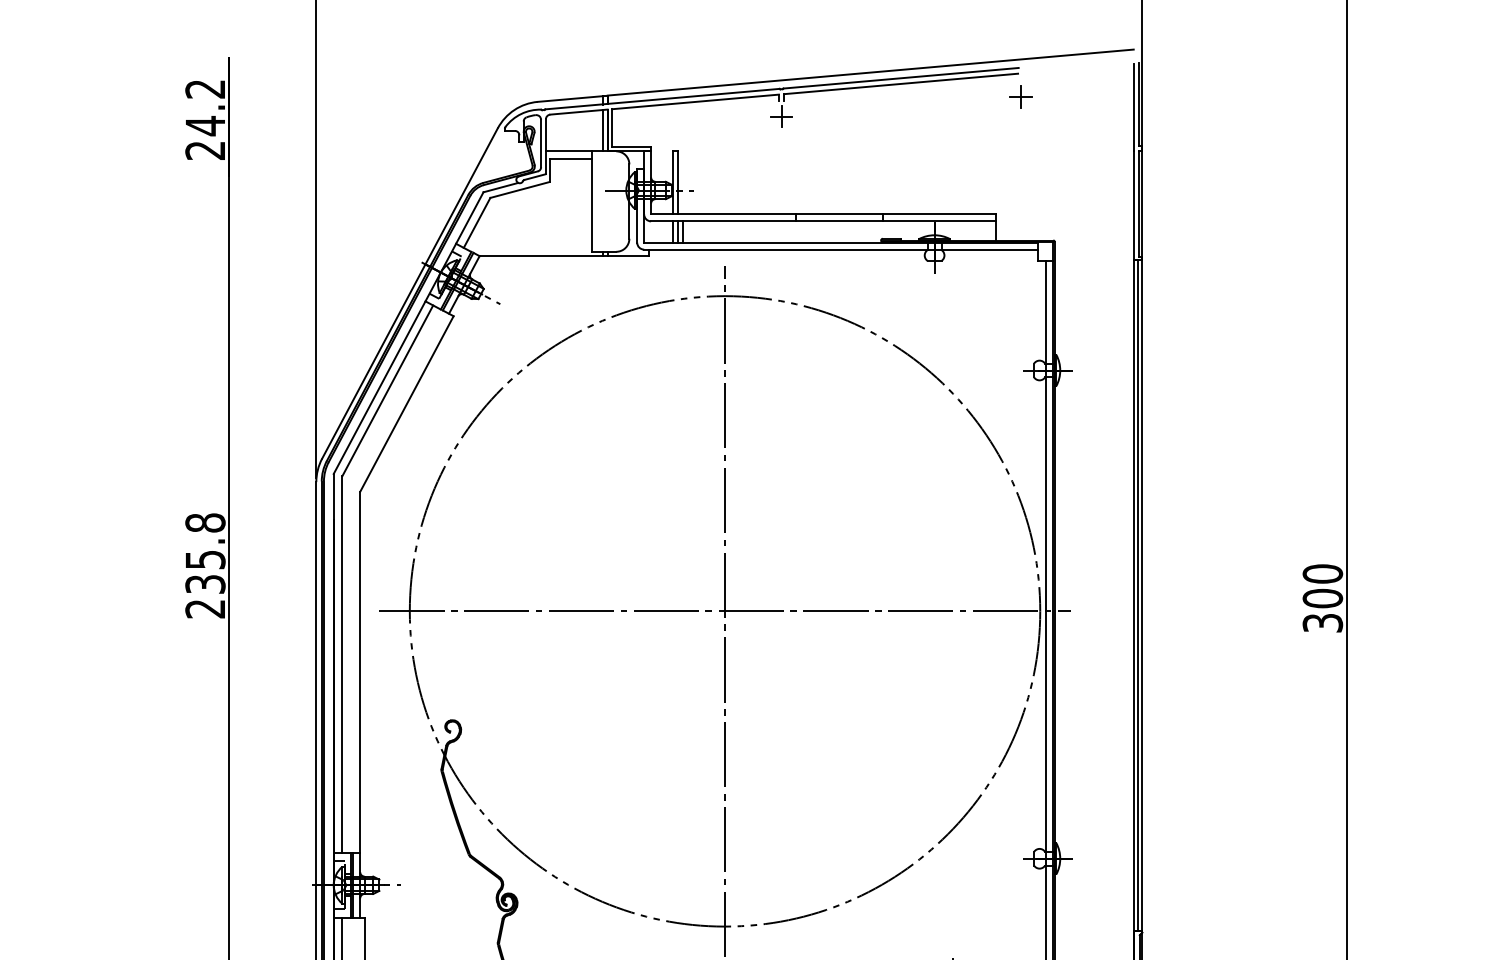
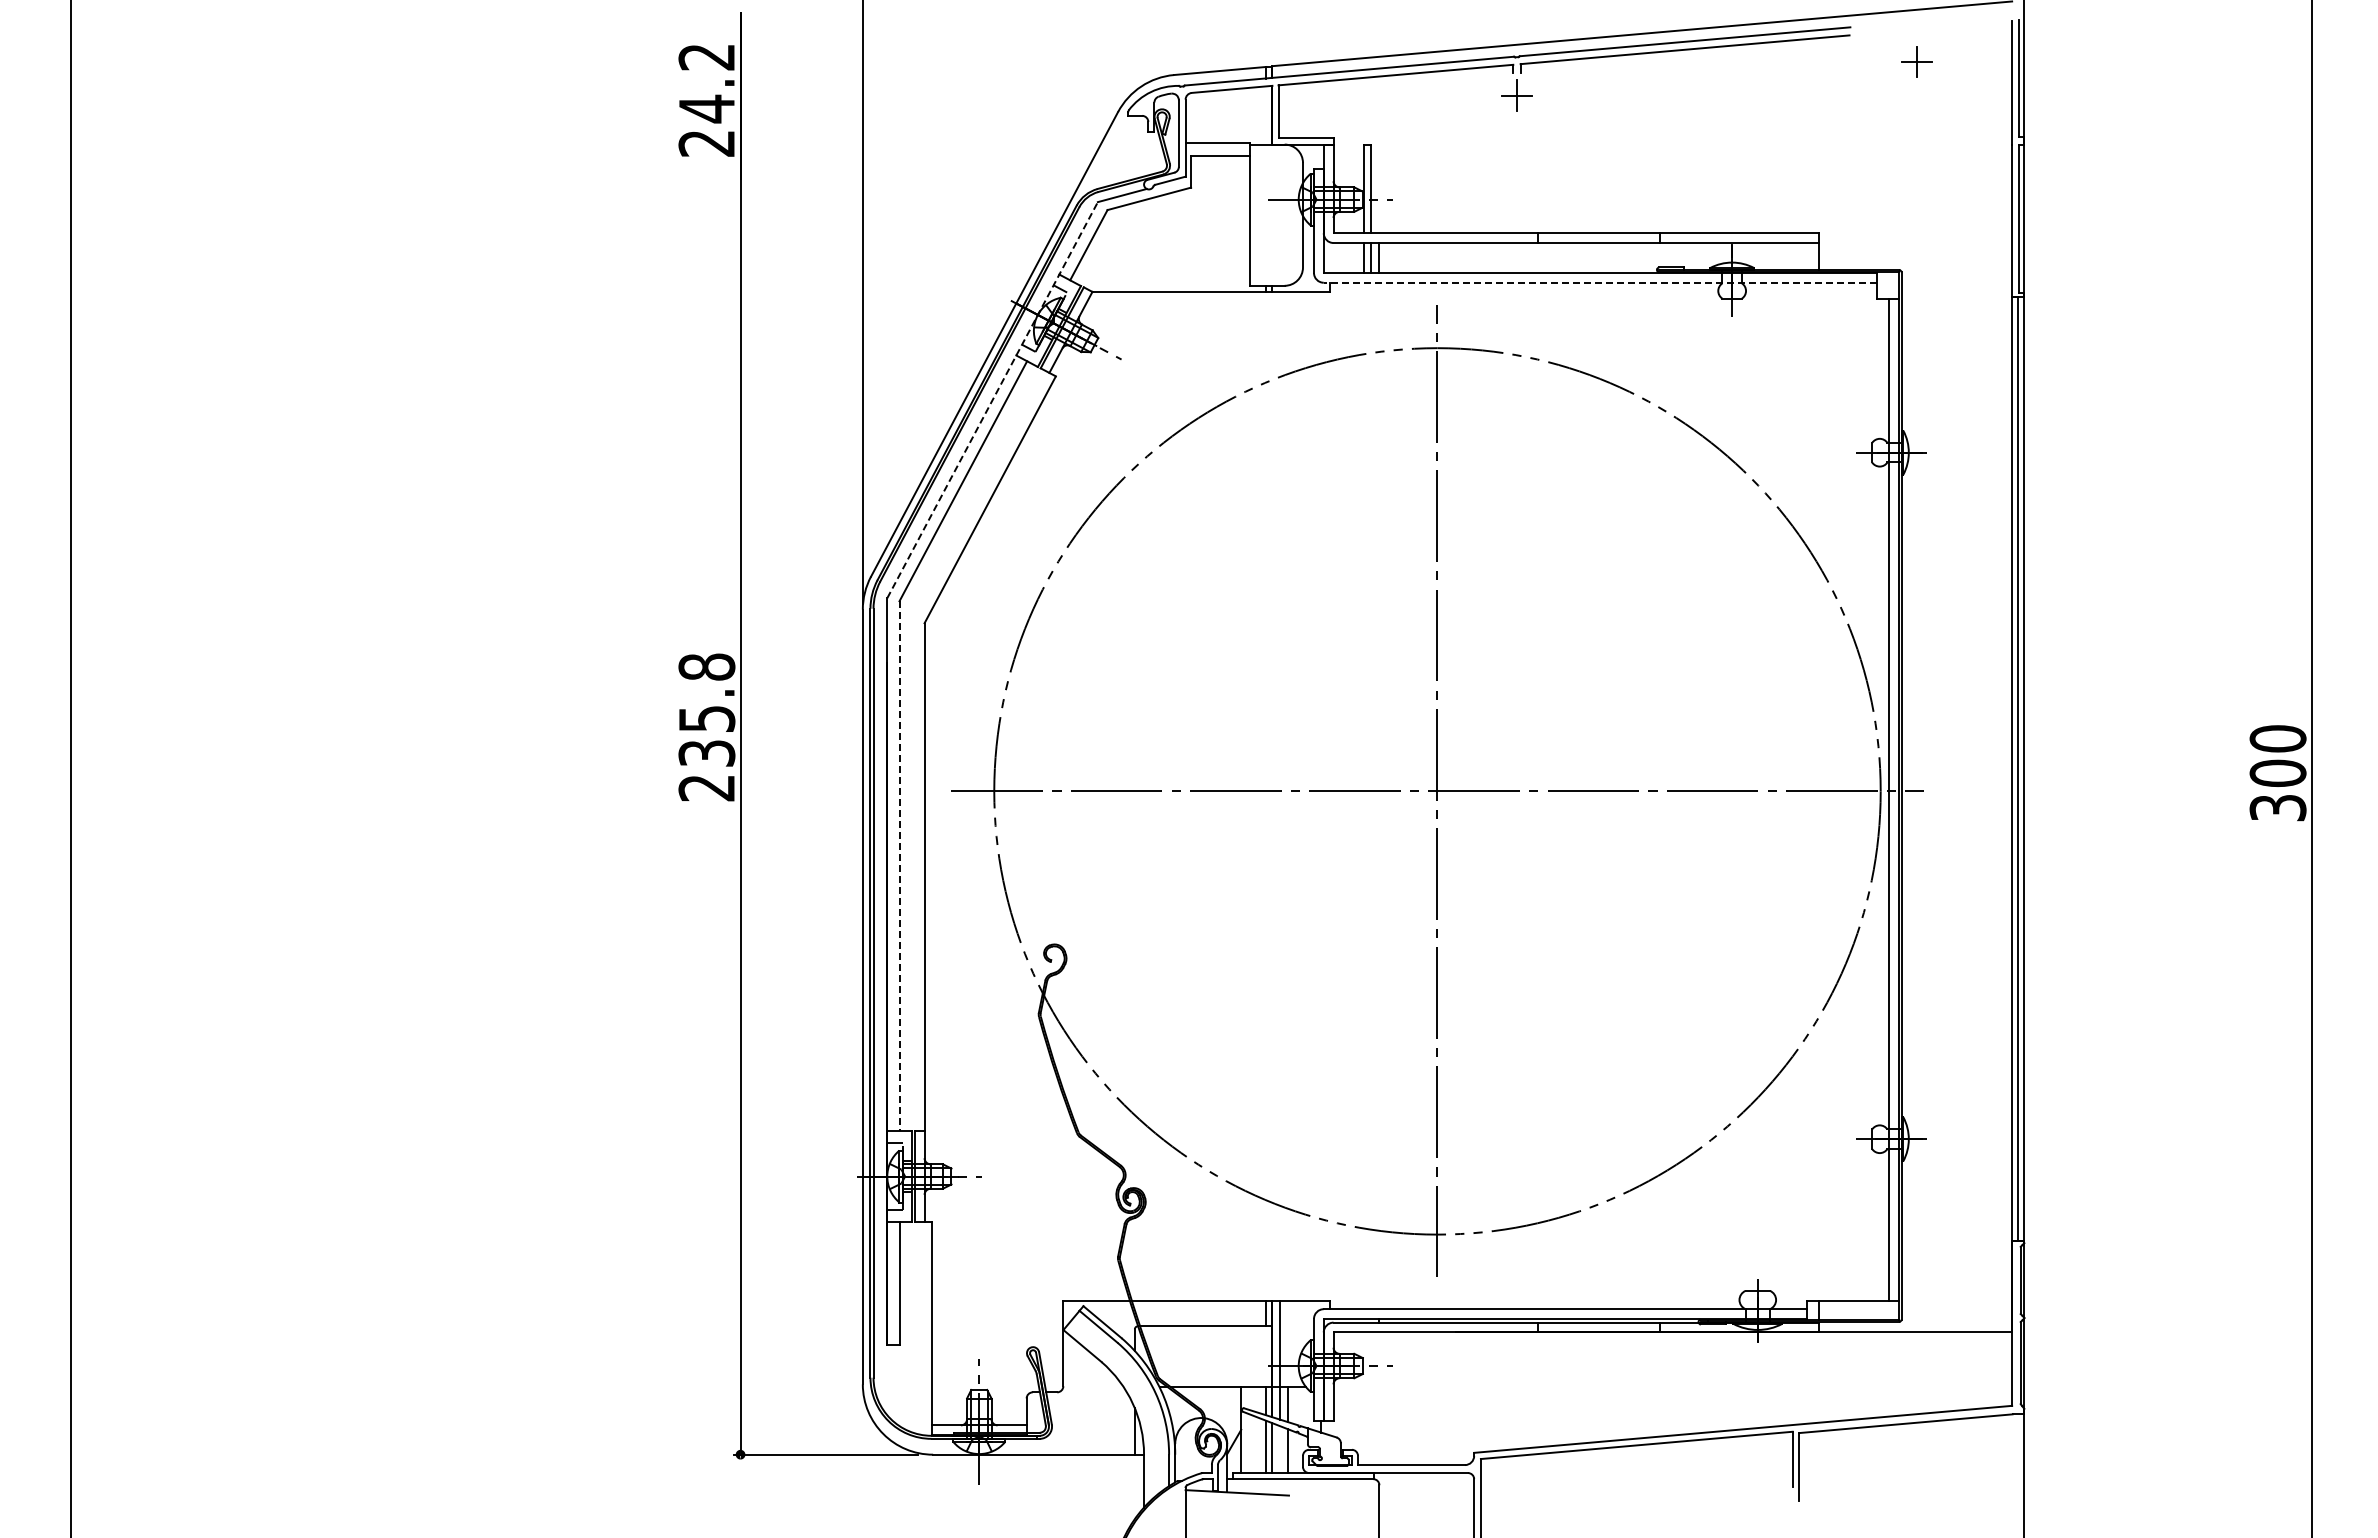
part: (1020, 96) -> (1916, 61), moved
line: (603, 130) -> (1266, 115), removed
line: (840, 249) -> (1600, 282), solid -> dashed
line: (408, 332) -> (992, 399), solid -> dashed
line: (342, 664) -> (899, 865), solid -> dashed

